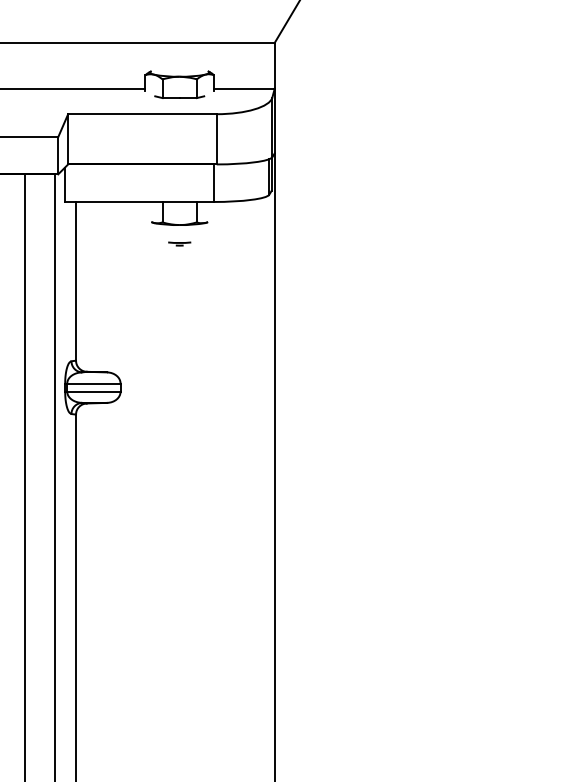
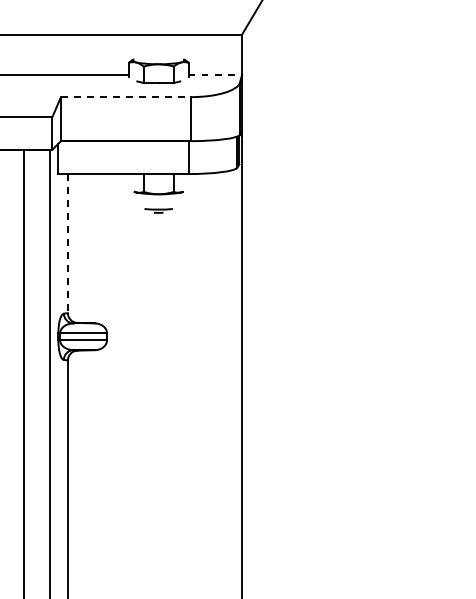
line: (244, 88) -> (215, 74), solid -> dashed
line: (142, 114) -> (126, 97), solid -> dashed
part: (179, 243) -> (158, 210), size x1.4
line: (76, 281) -> (68, 243), solid -> dashed

